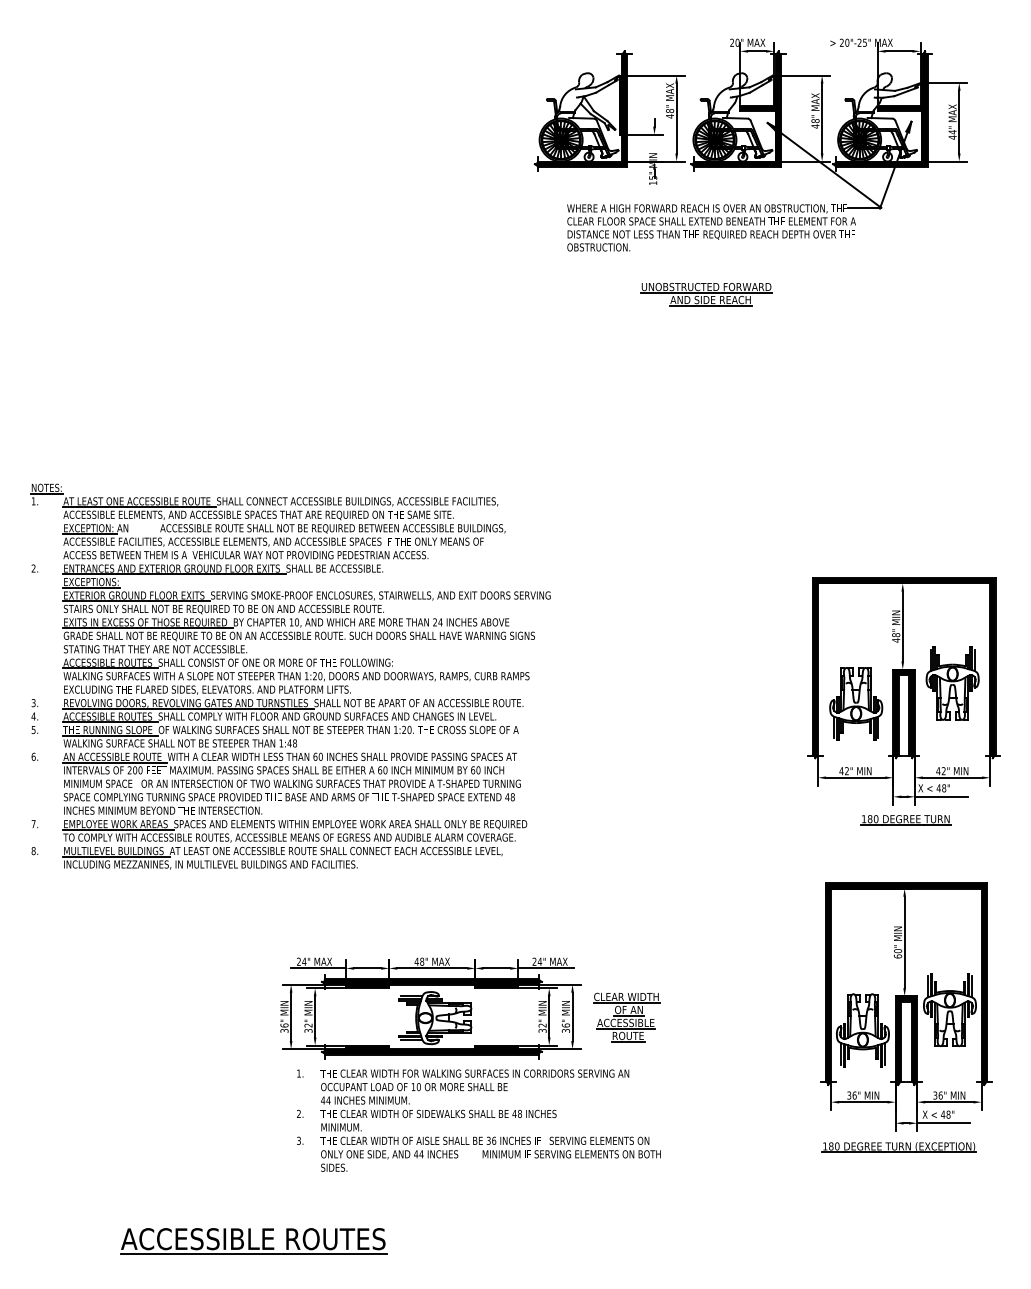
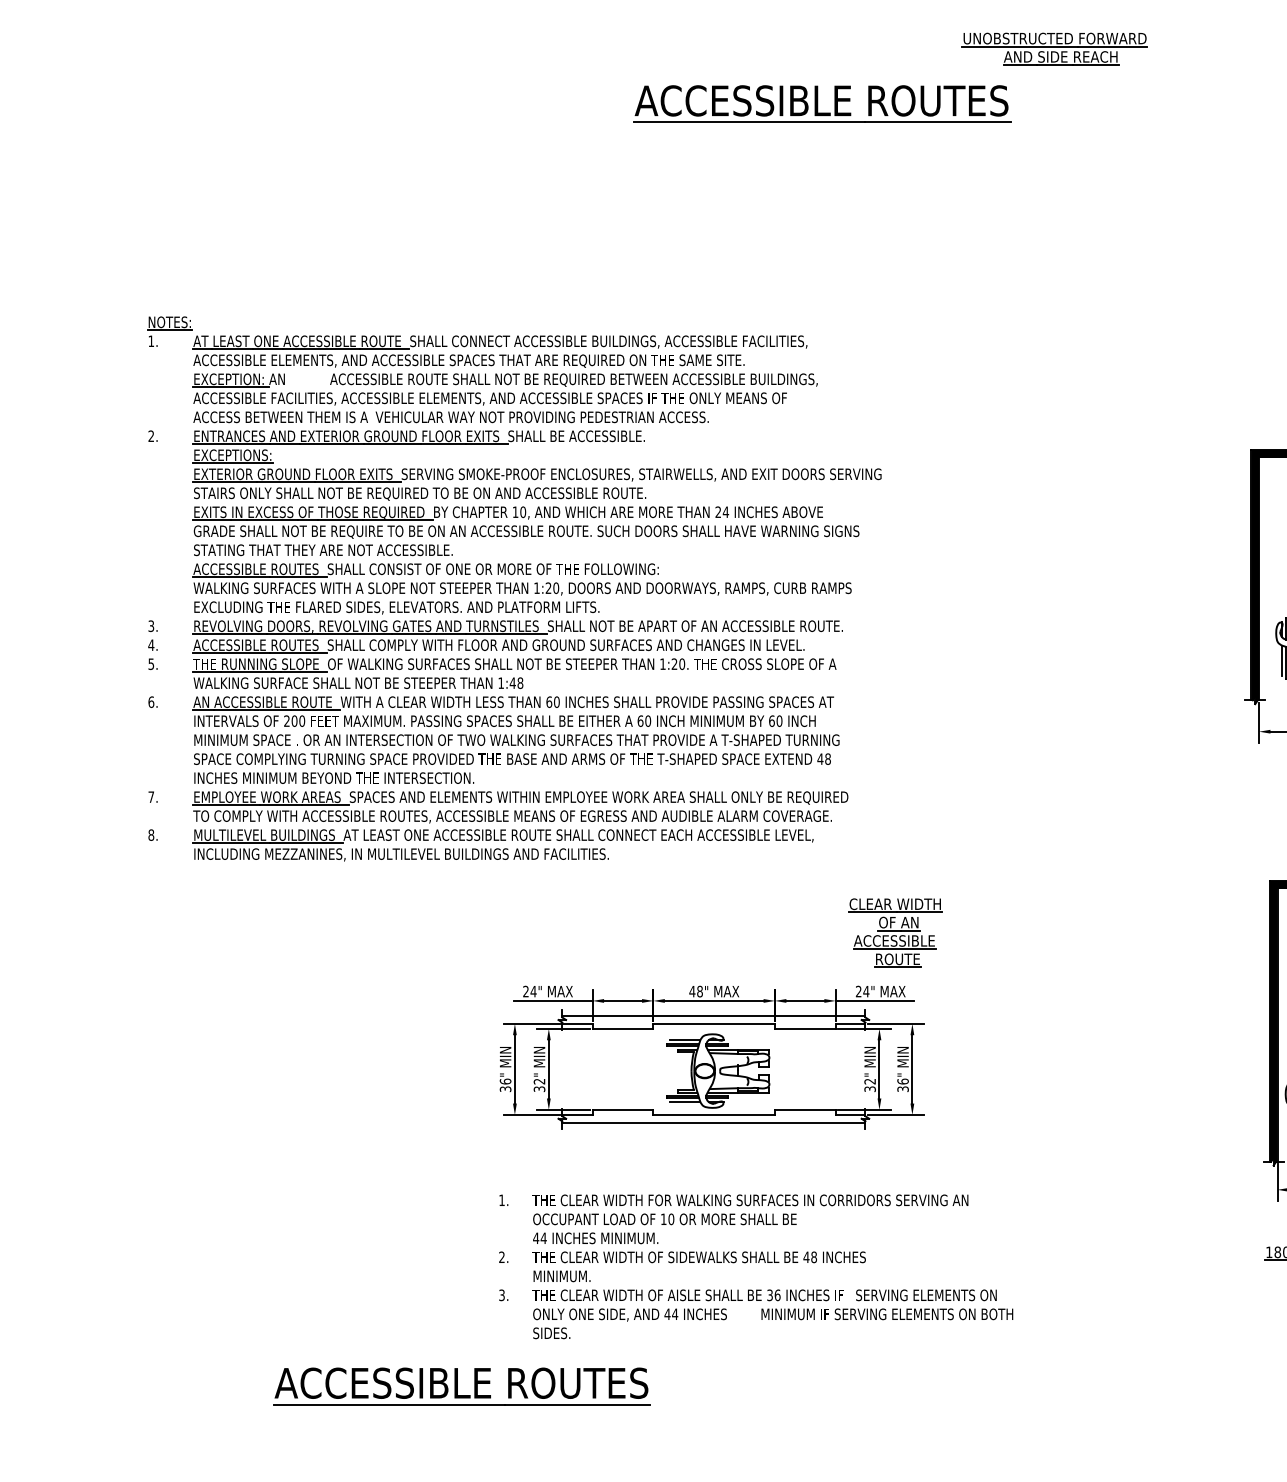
part: (706, 294) -> (1054, 49), moved
part: (508, 333) -> (821, 104), added
fill: (431, 983) -> (713, 1022), removed
part: (626, 1017) -> (895, 933), moved
fill: (431, 1049) -> (713, 1115), removed
text: (478, 1120) -> (755, 1266), moved

